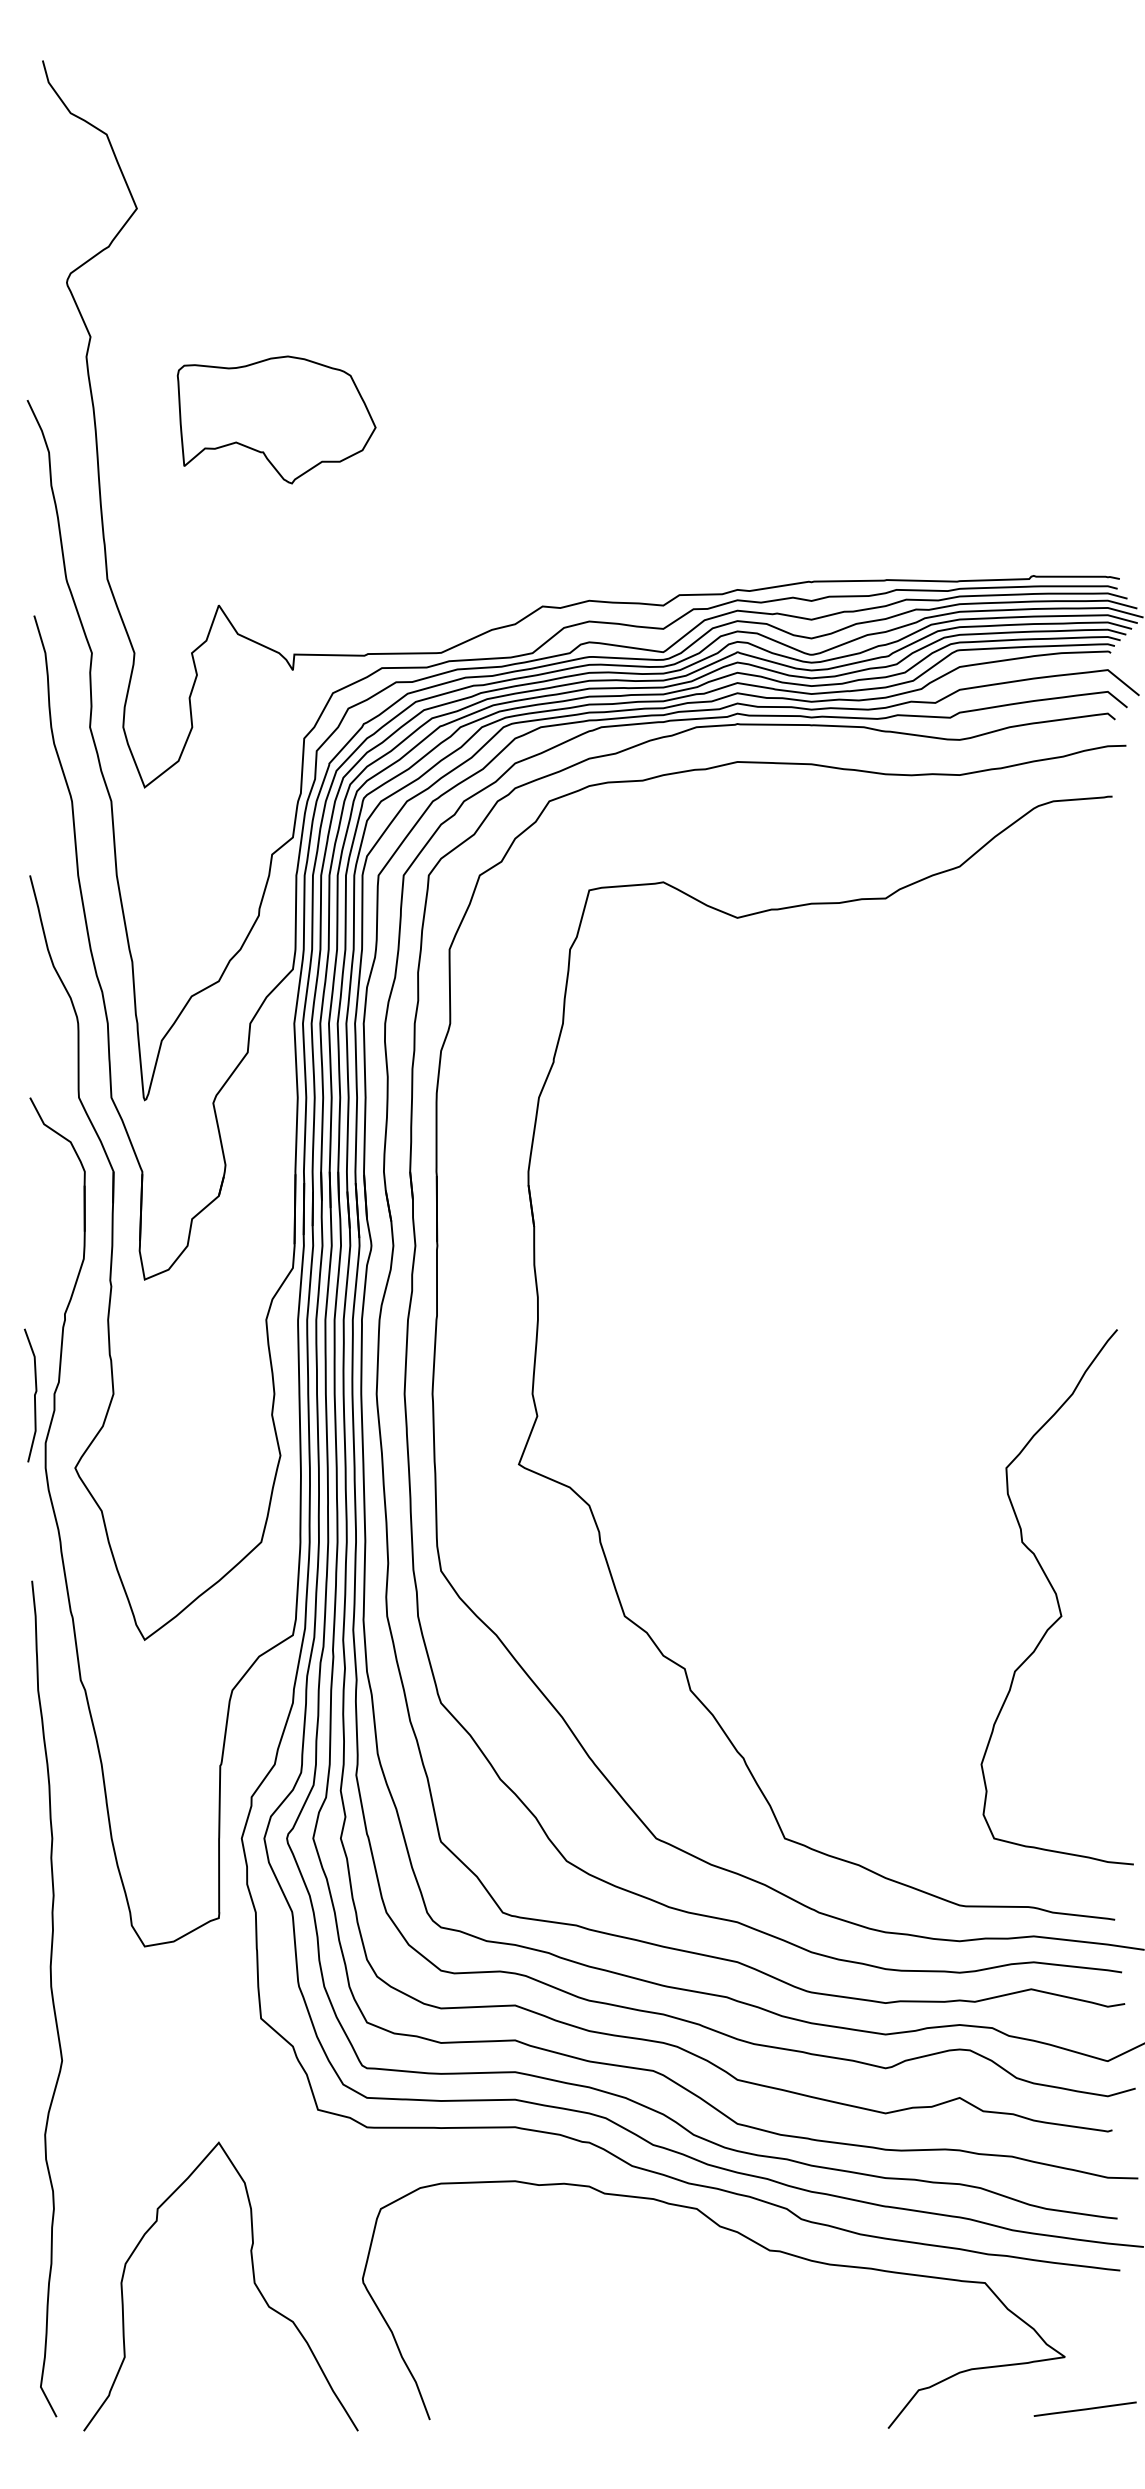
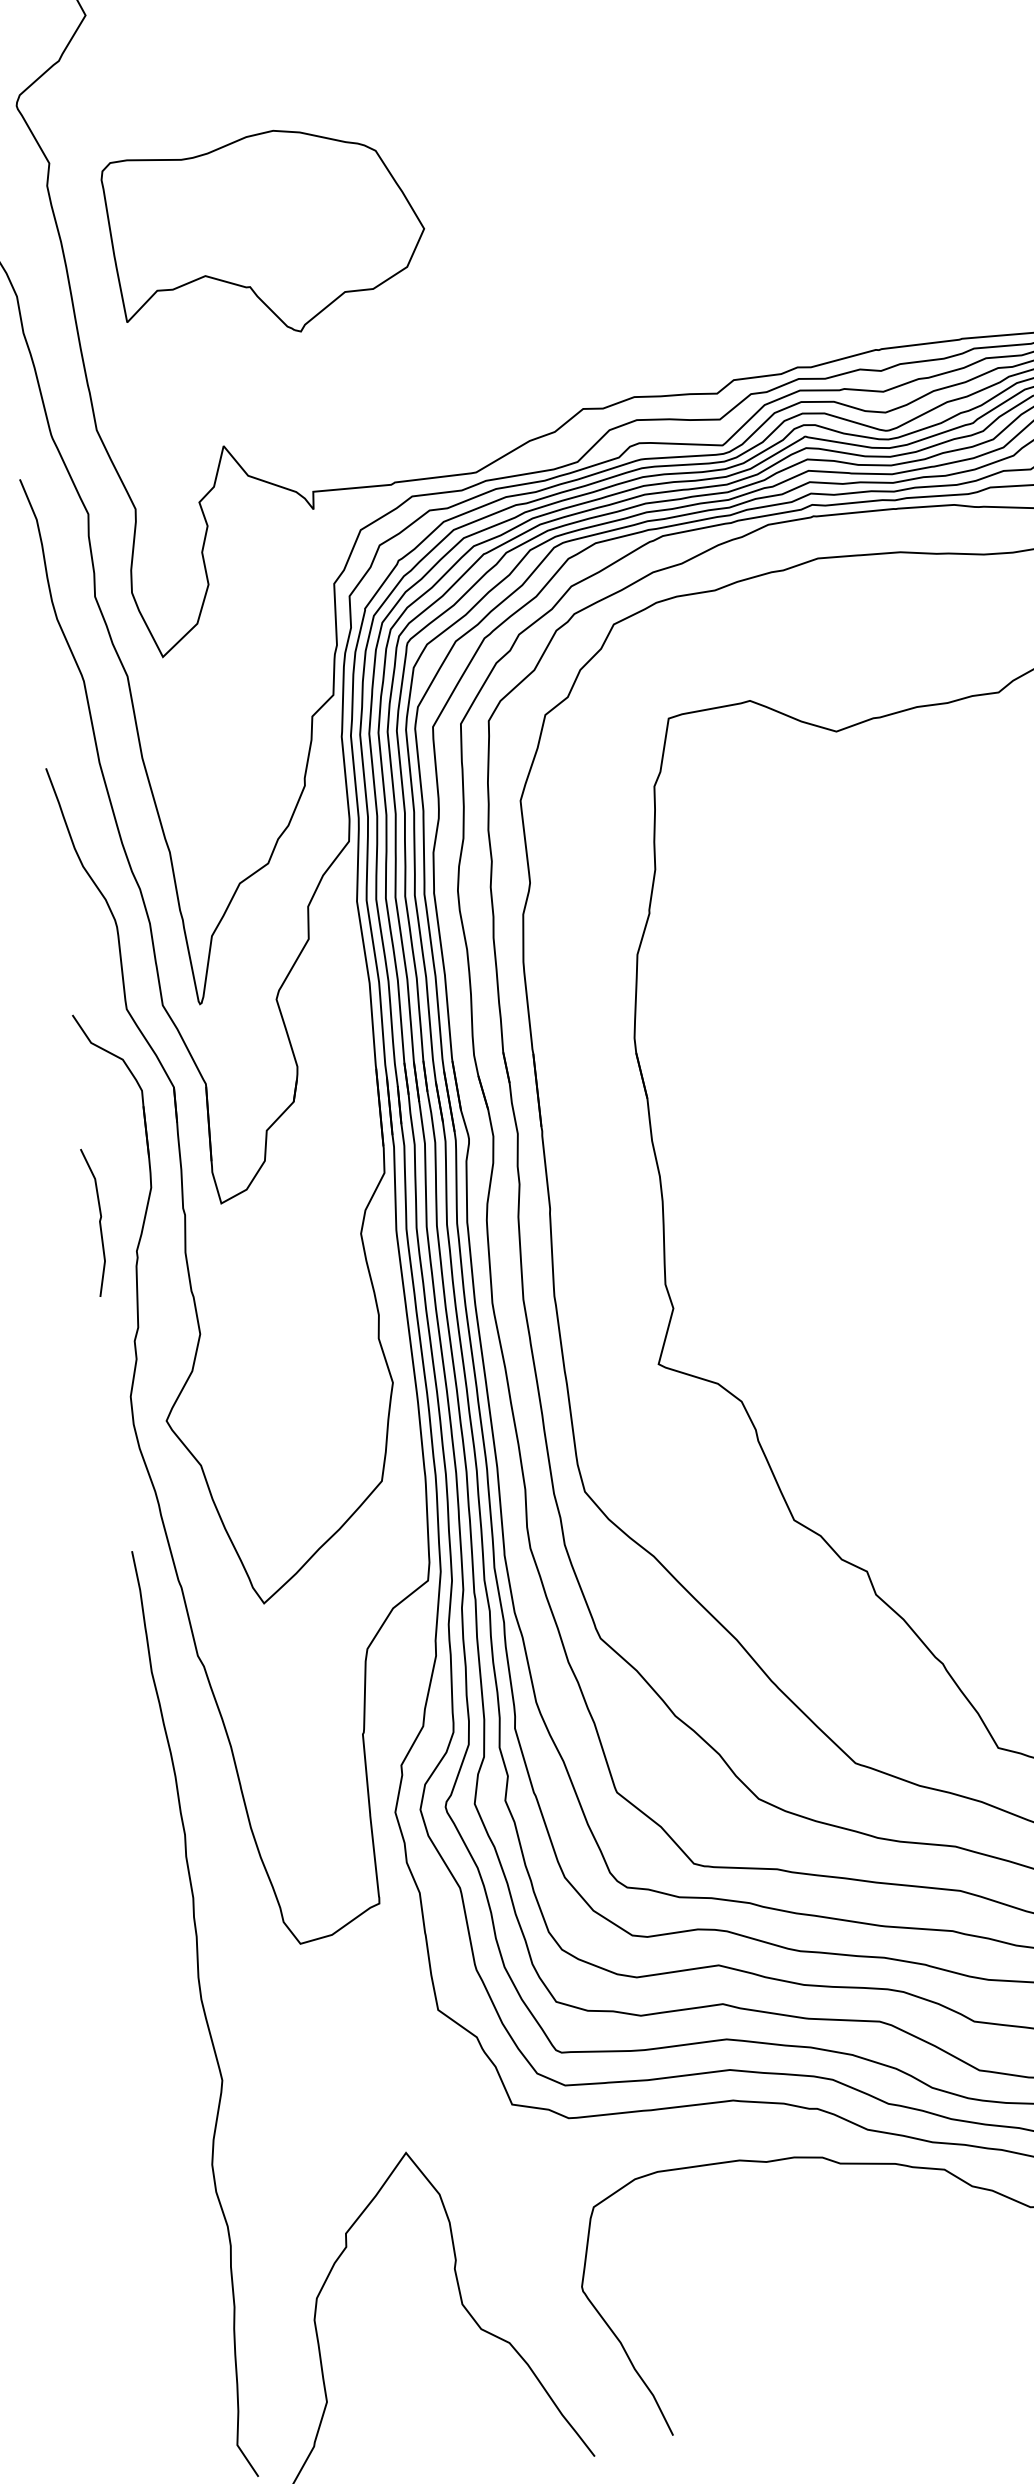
part: (276, 419) -> (265, 232), size x1.43
curve: (34, 1395) -> (99, 1221), moved

